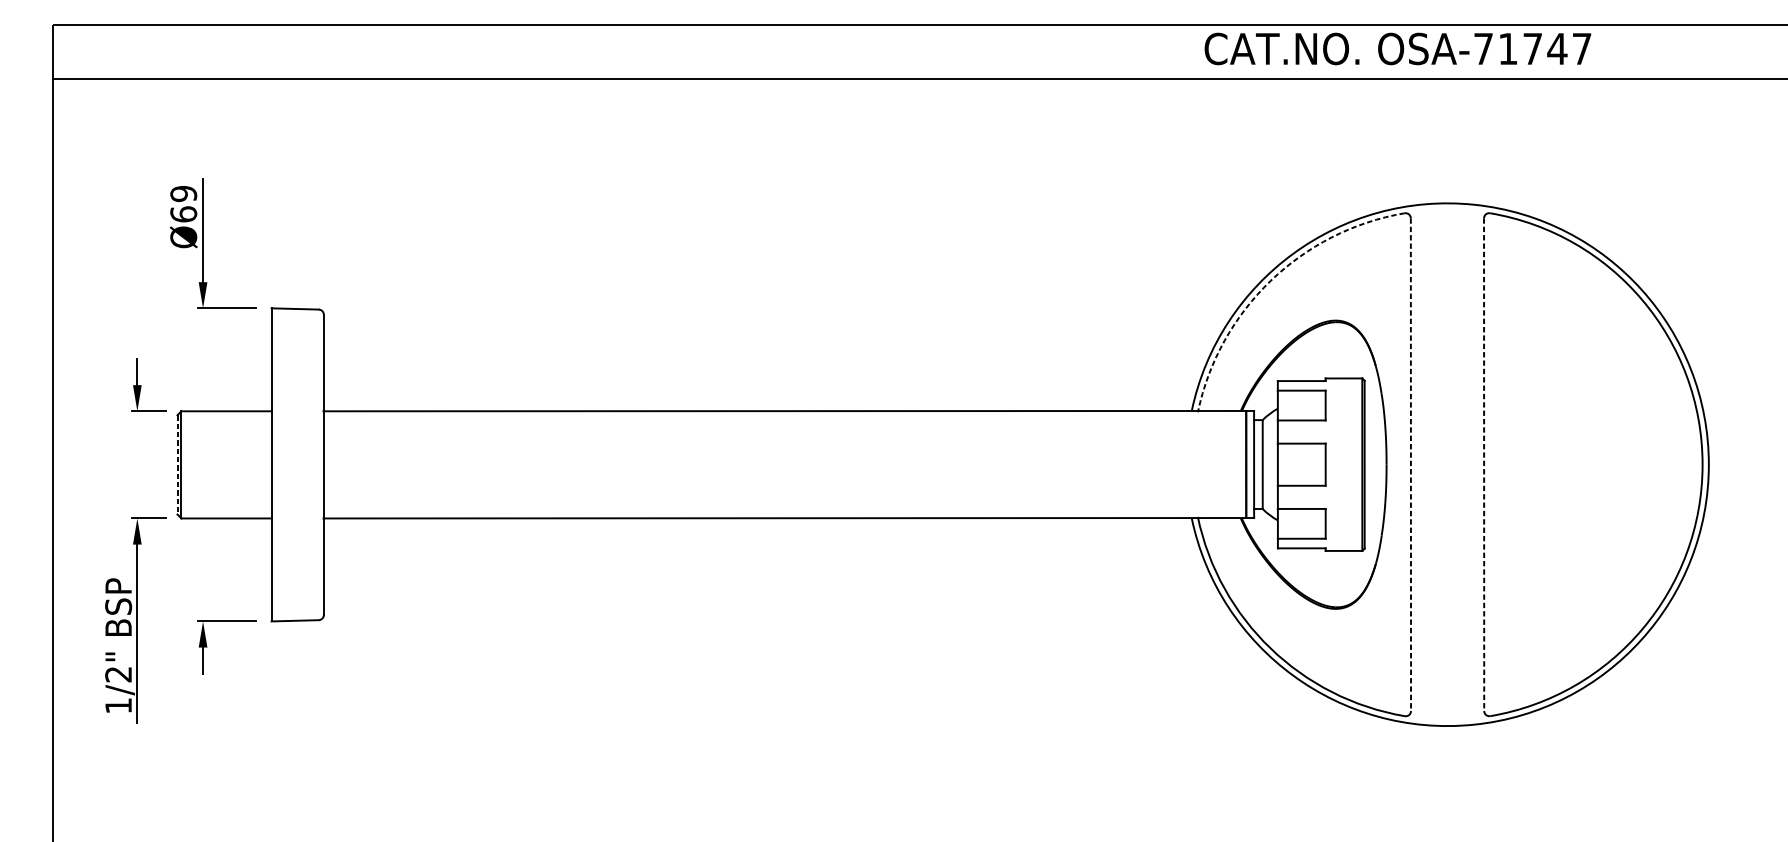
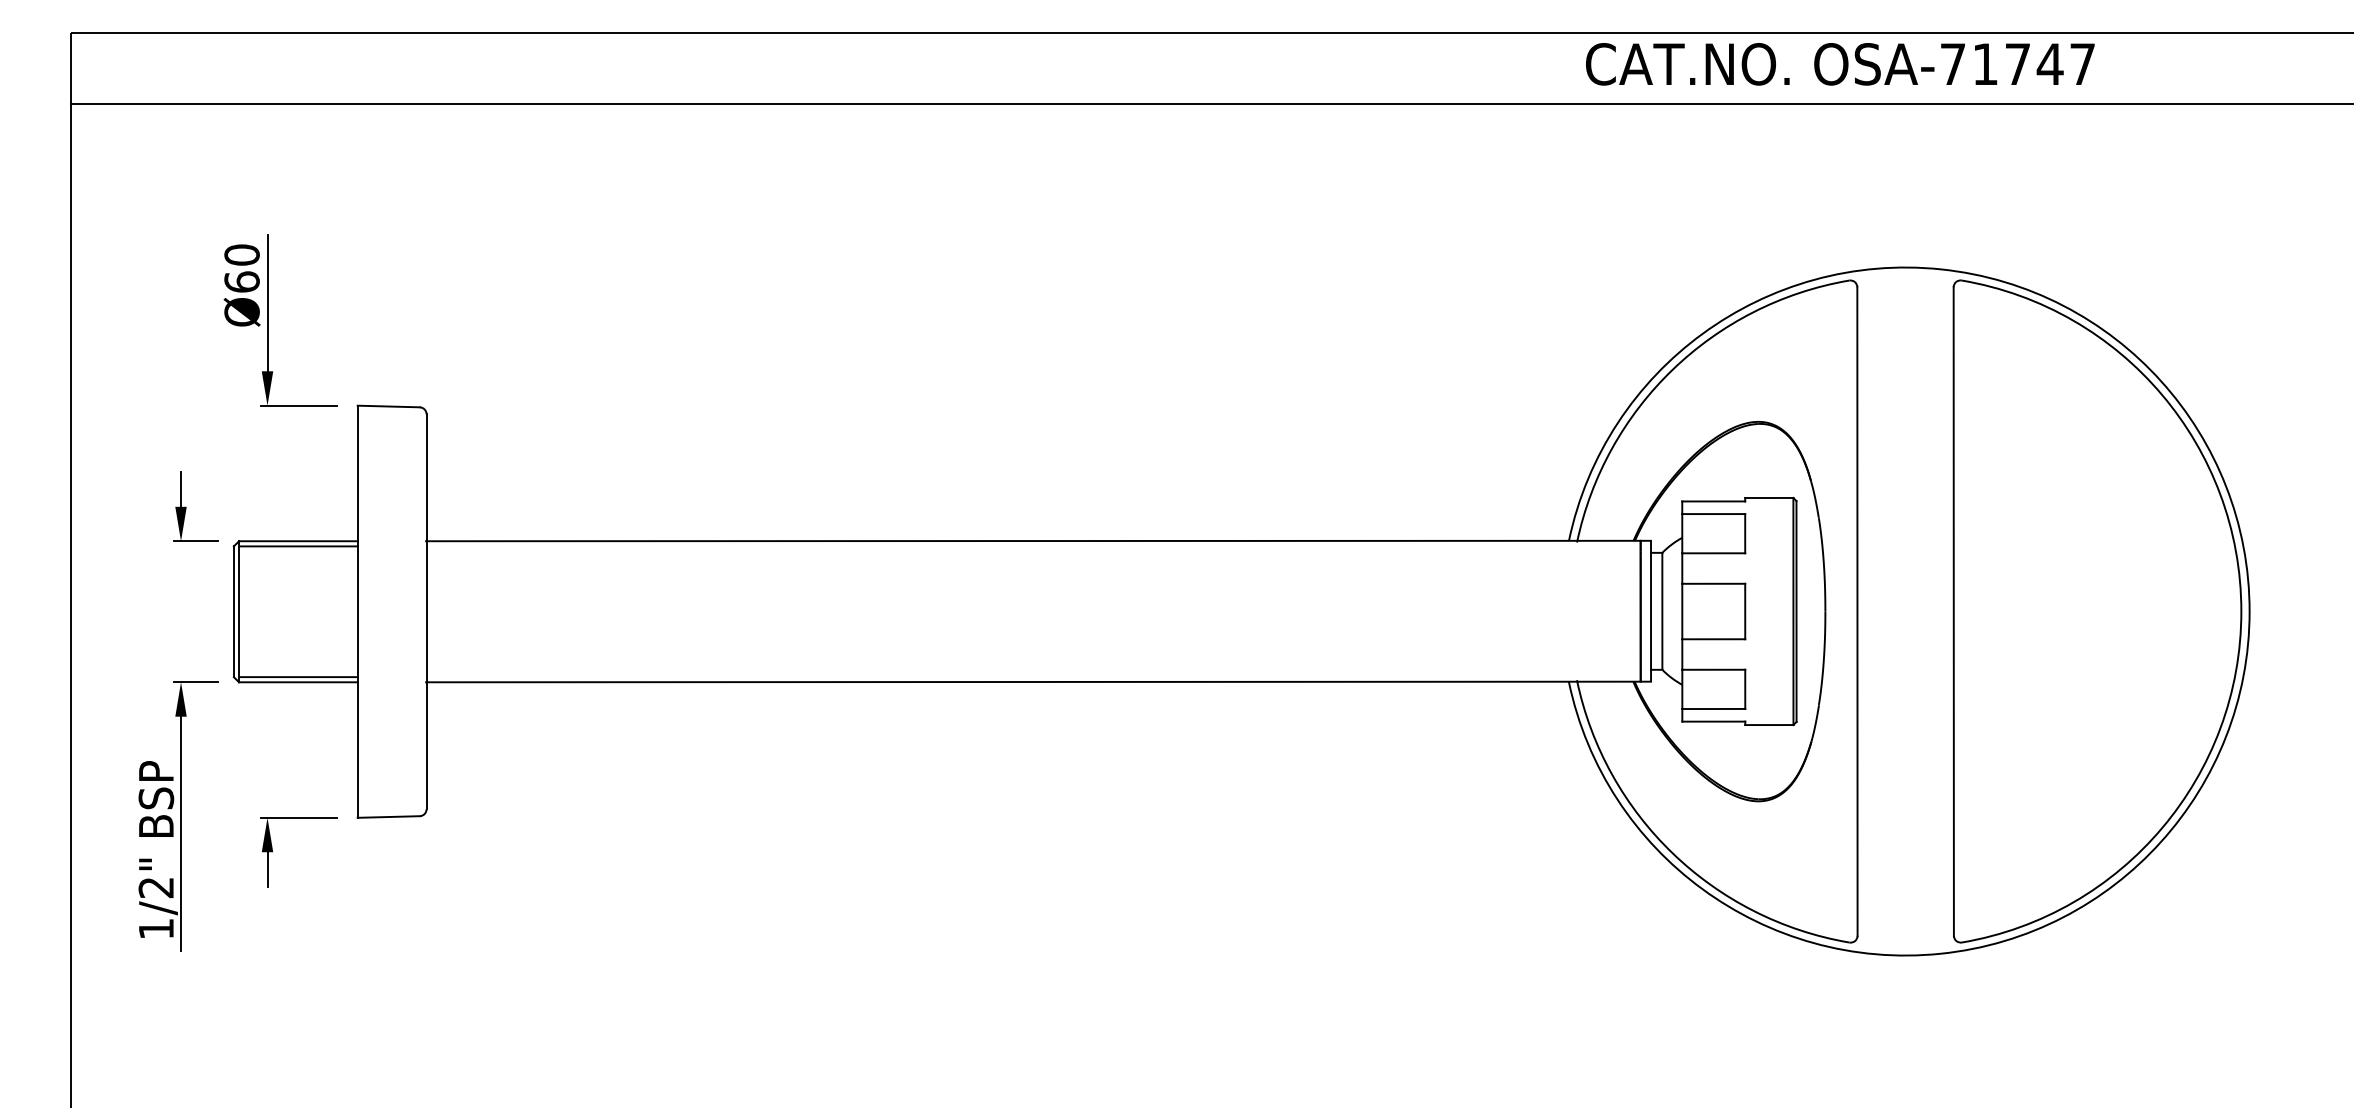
text: (183, 193) -> (241, 254), Ø69 -> Ø60
arc: (1270, 280) -> (1672, 369), dashed -> solid
line: (226, 415) -> (298, 546), added
line: (177, 465) -> (233, 612), dashed -> solid
line: (1410, 465) -> (1857, 612), dashed -> solid
line: (1483, 465) -> (1953, 612), dashed -> solid
line: (226, 514) -> (298, 677), added

